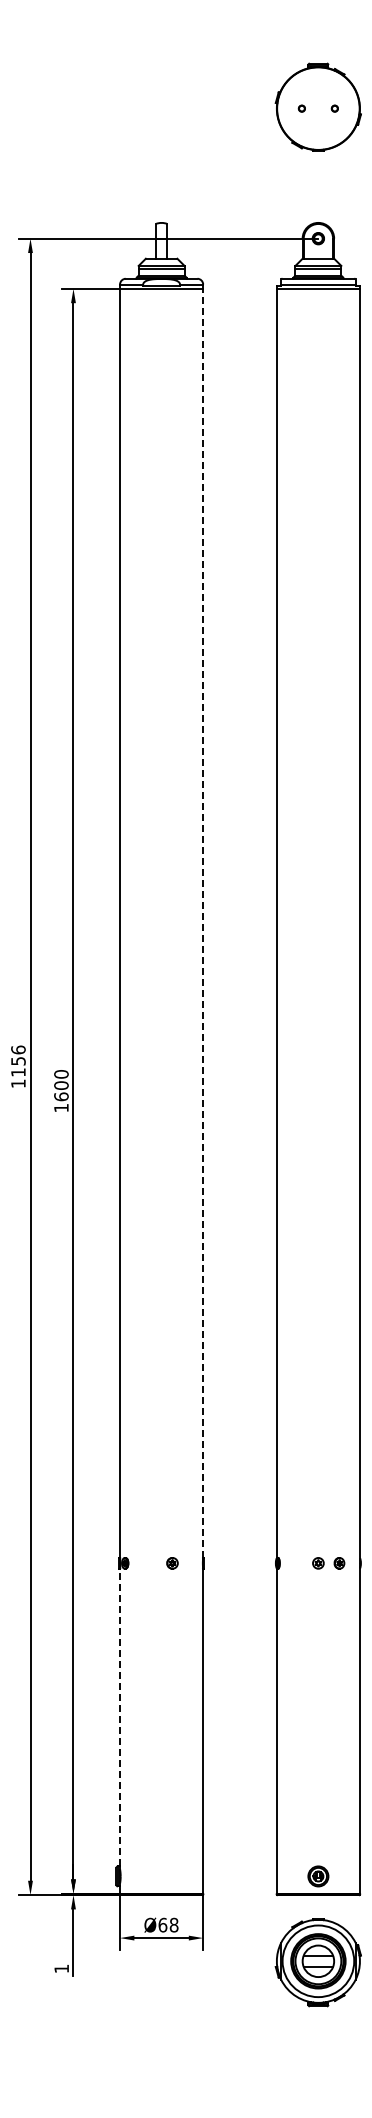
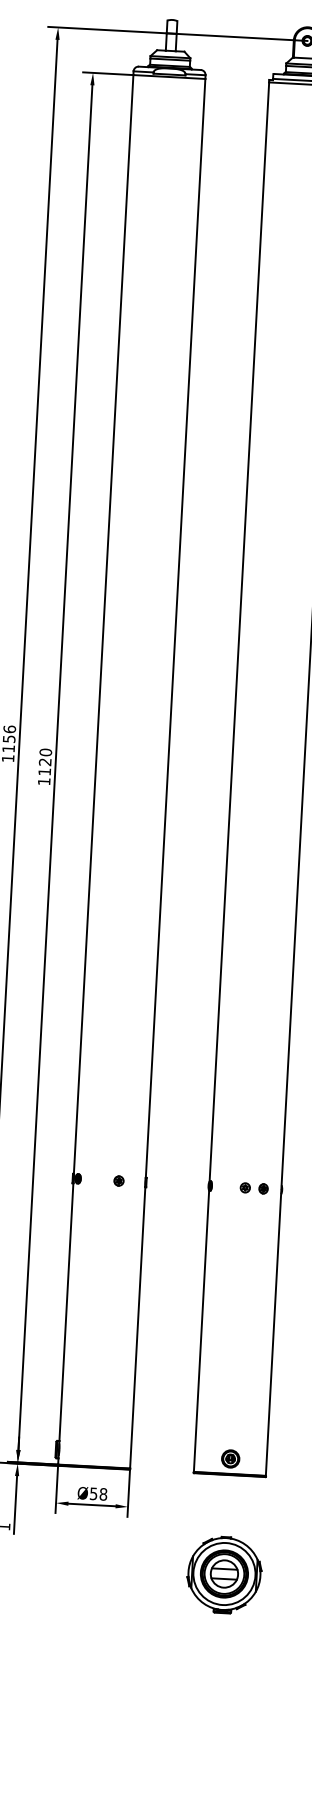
line: (203, 923) -> (175, 628), dashed -> solid
text: (61, 1091) -> (45, 767), 1600 -> 1120
line: (120, 1717) -> (66, 1312), dashed -> solid
text: (162, 1924) -> (93, 1493), Ø68 -> Ø58
part: (317, 1962) -> (223, 1575), moved

